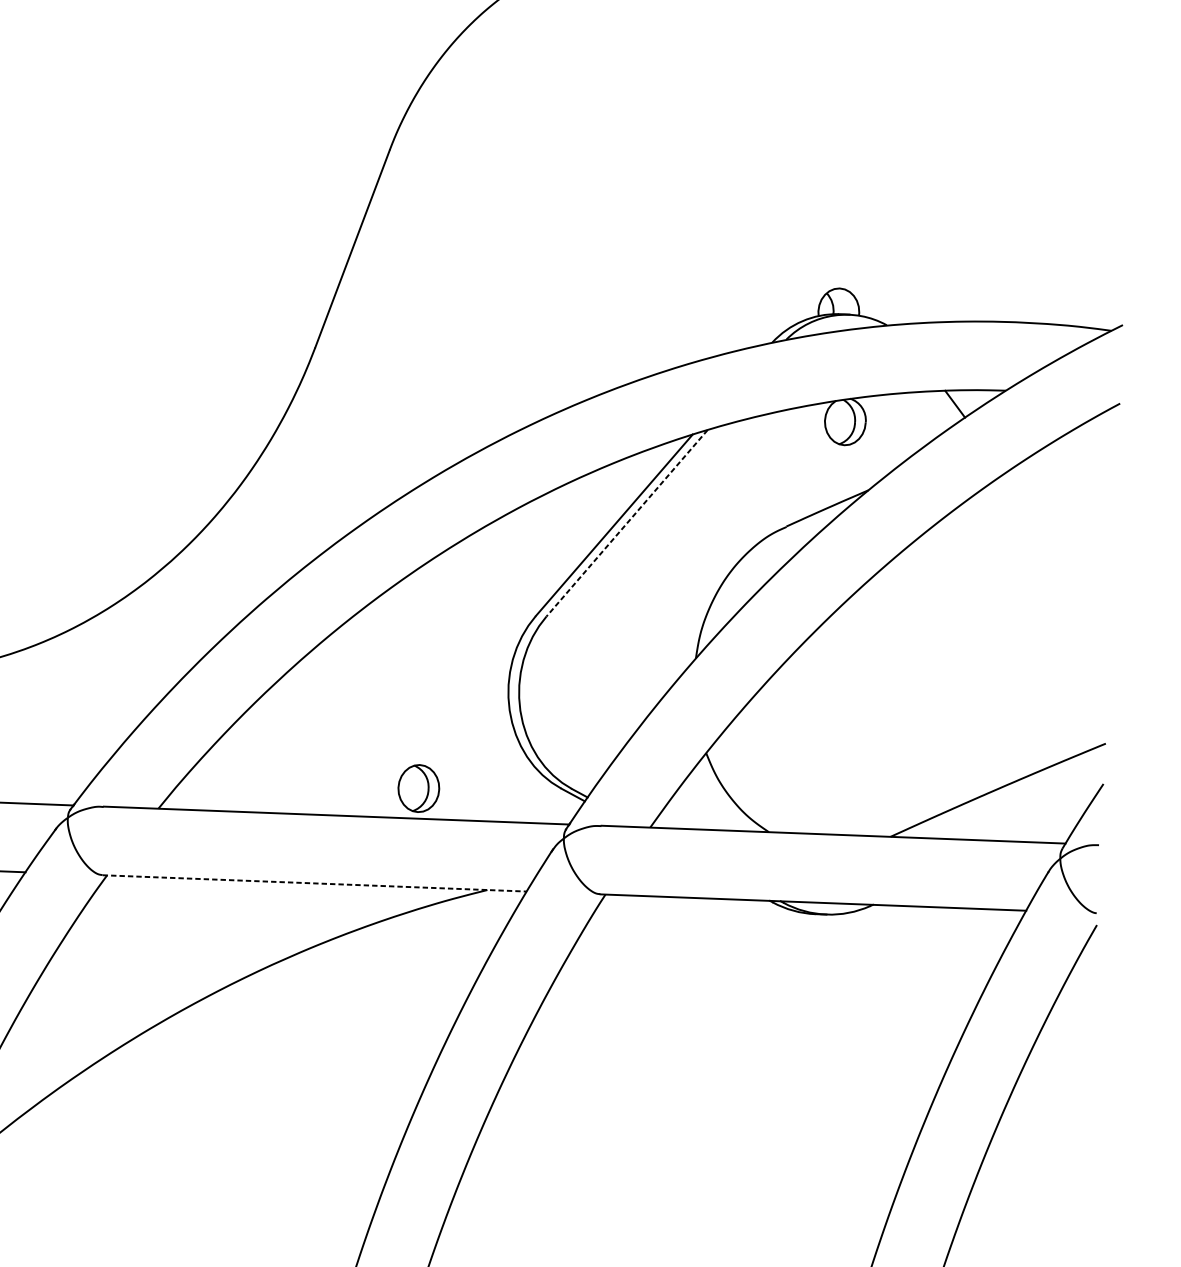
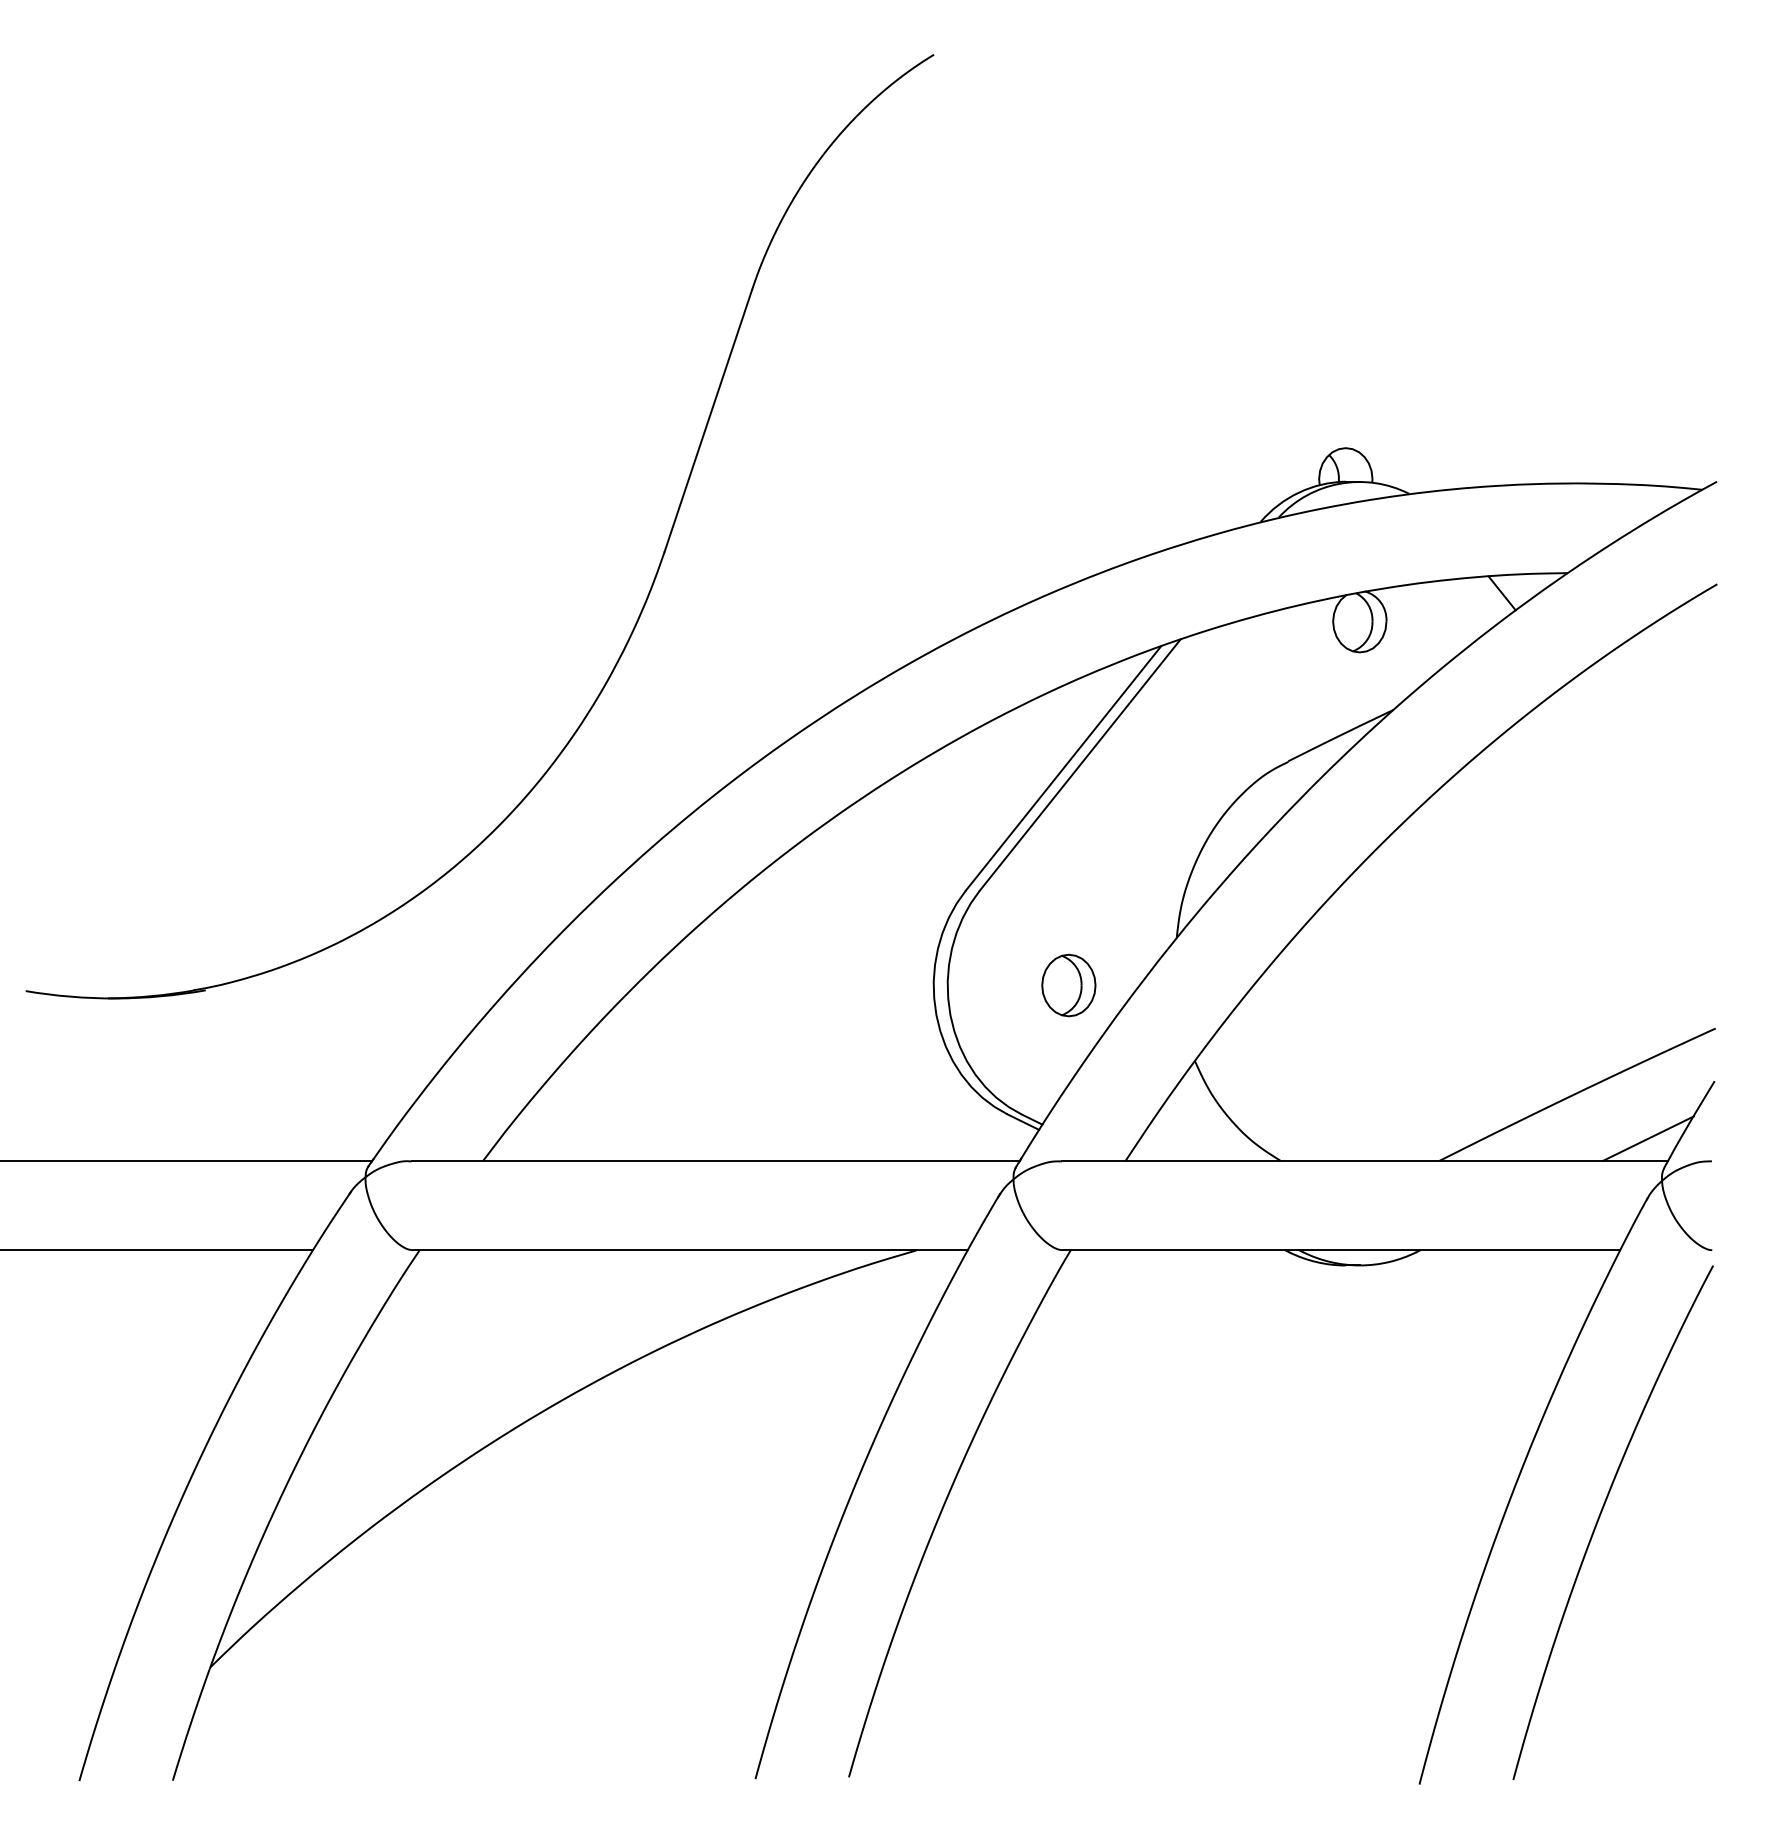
line: (627, 523) -> (1080, 765), dashed -> solid
part: (418, 788) -> (1068, 985), moved
line: (1051, 825) -> (1648, 1138), added
line: (315, 883) -> (691, 1250), dashed -> solid

